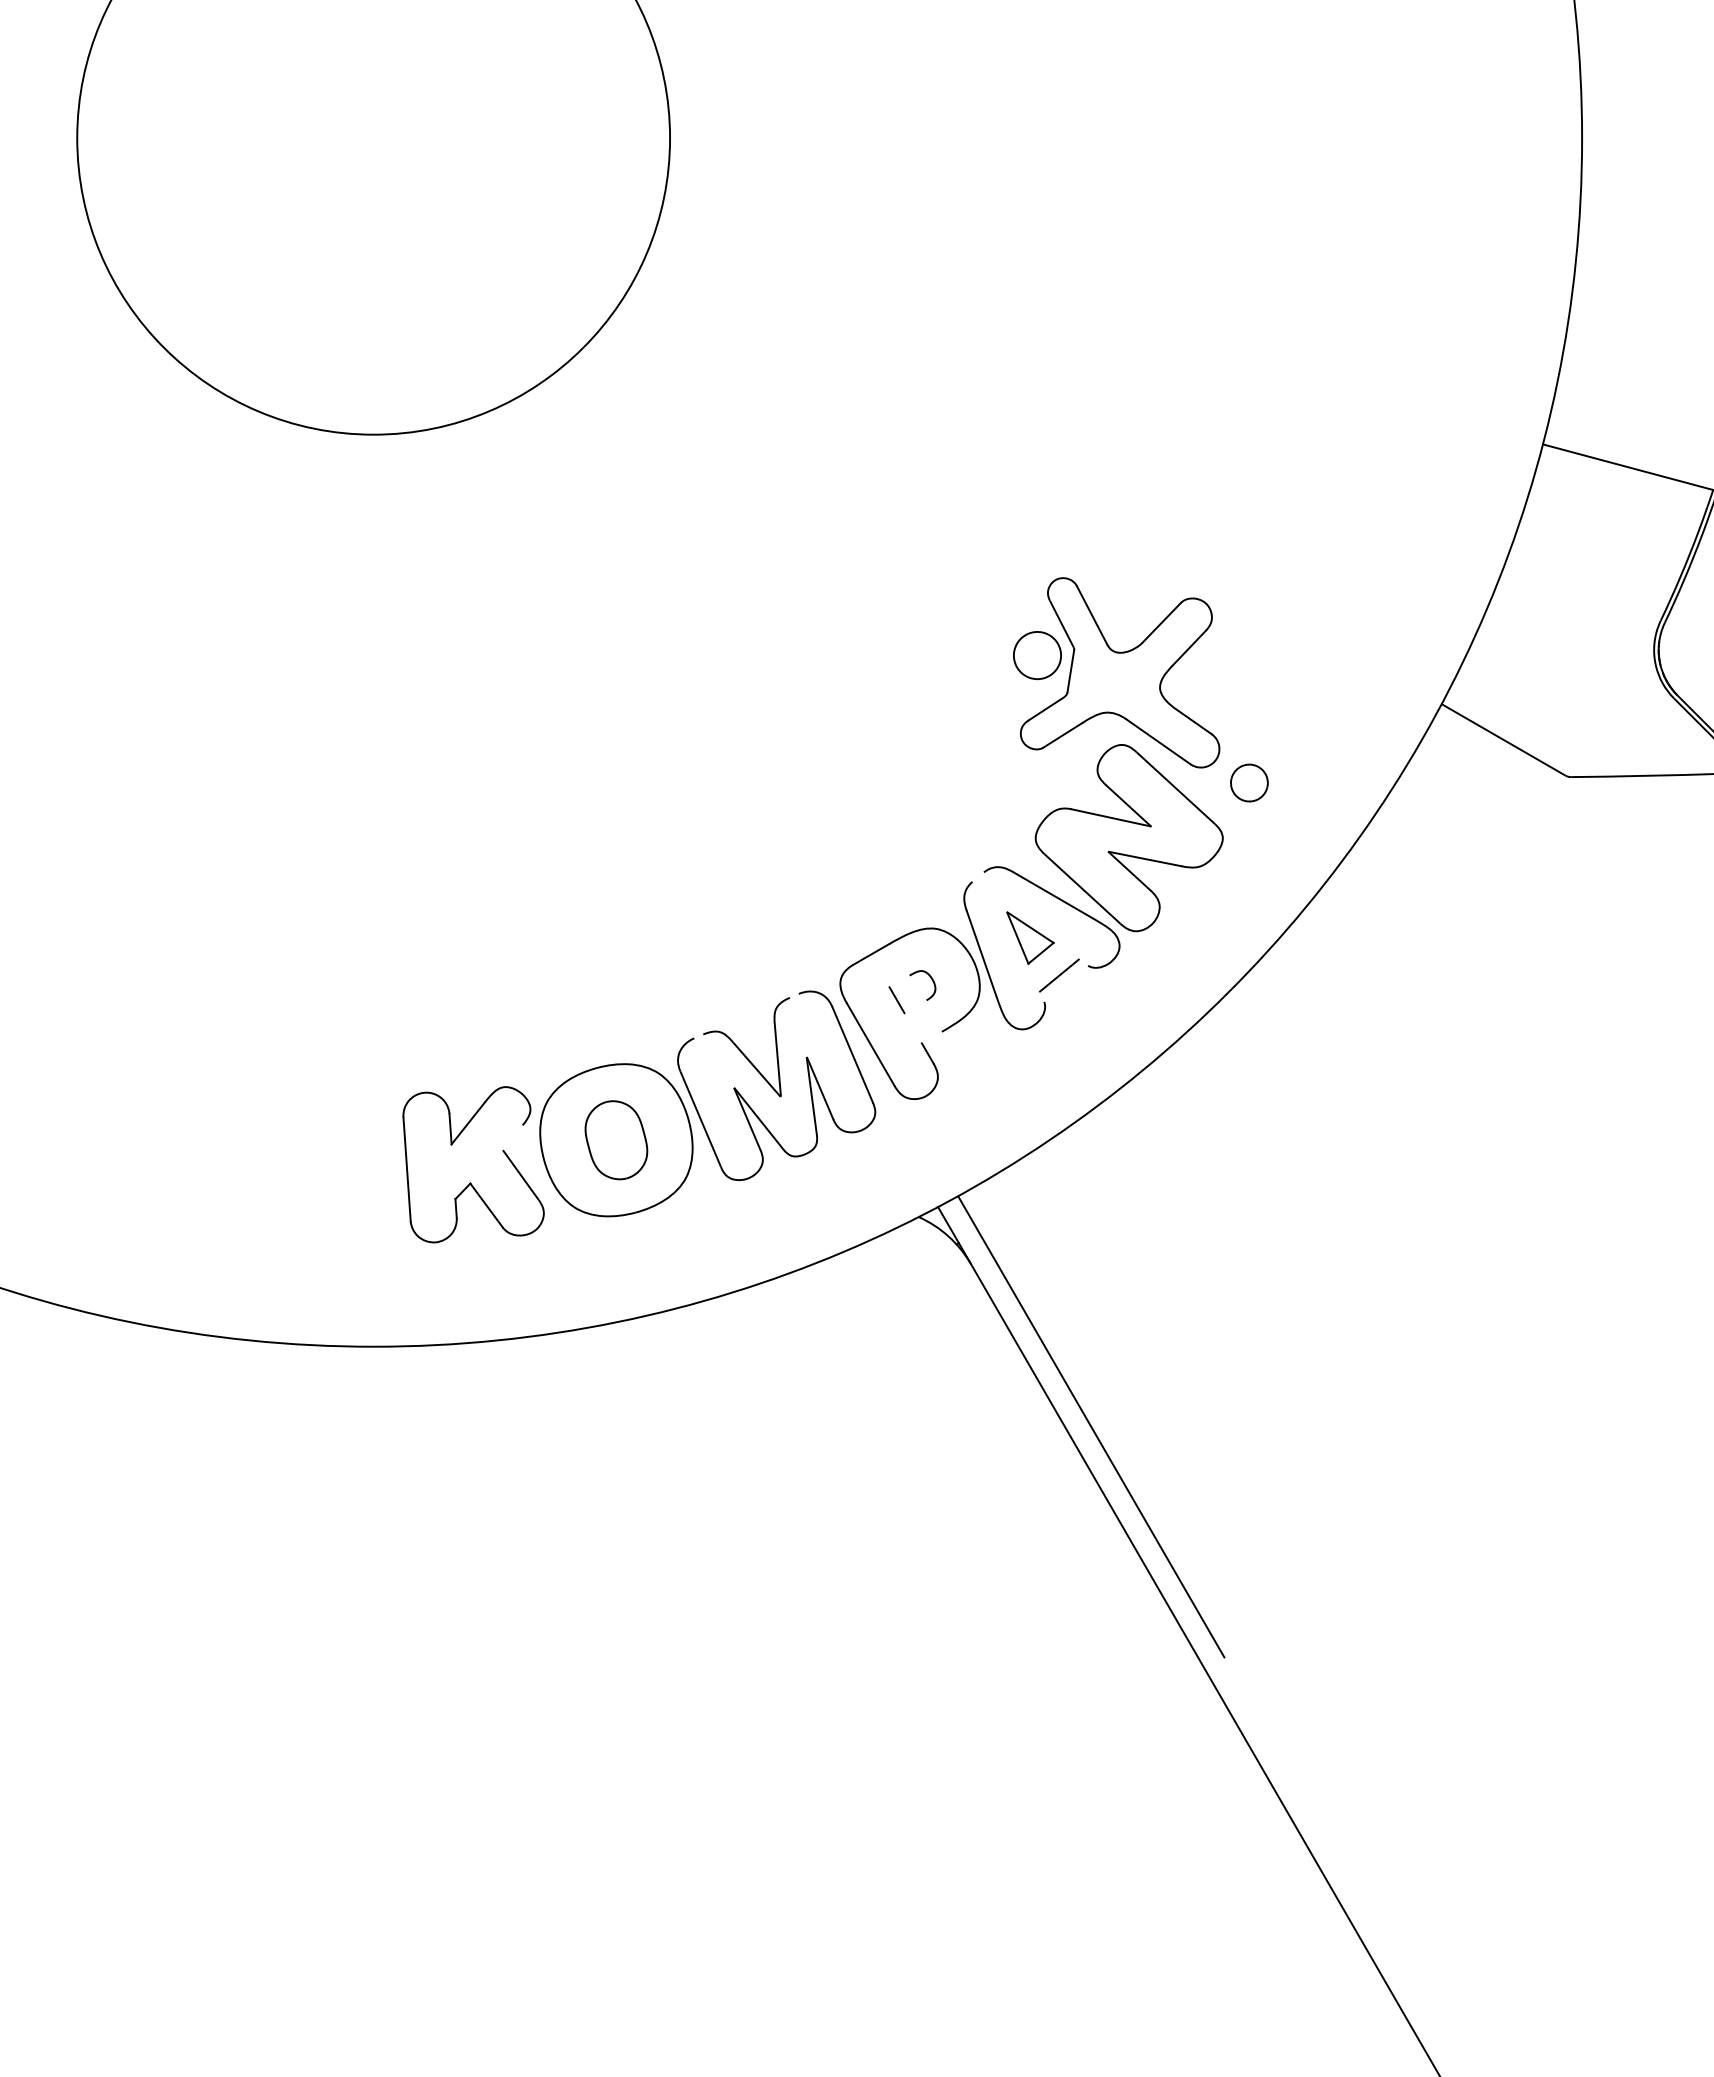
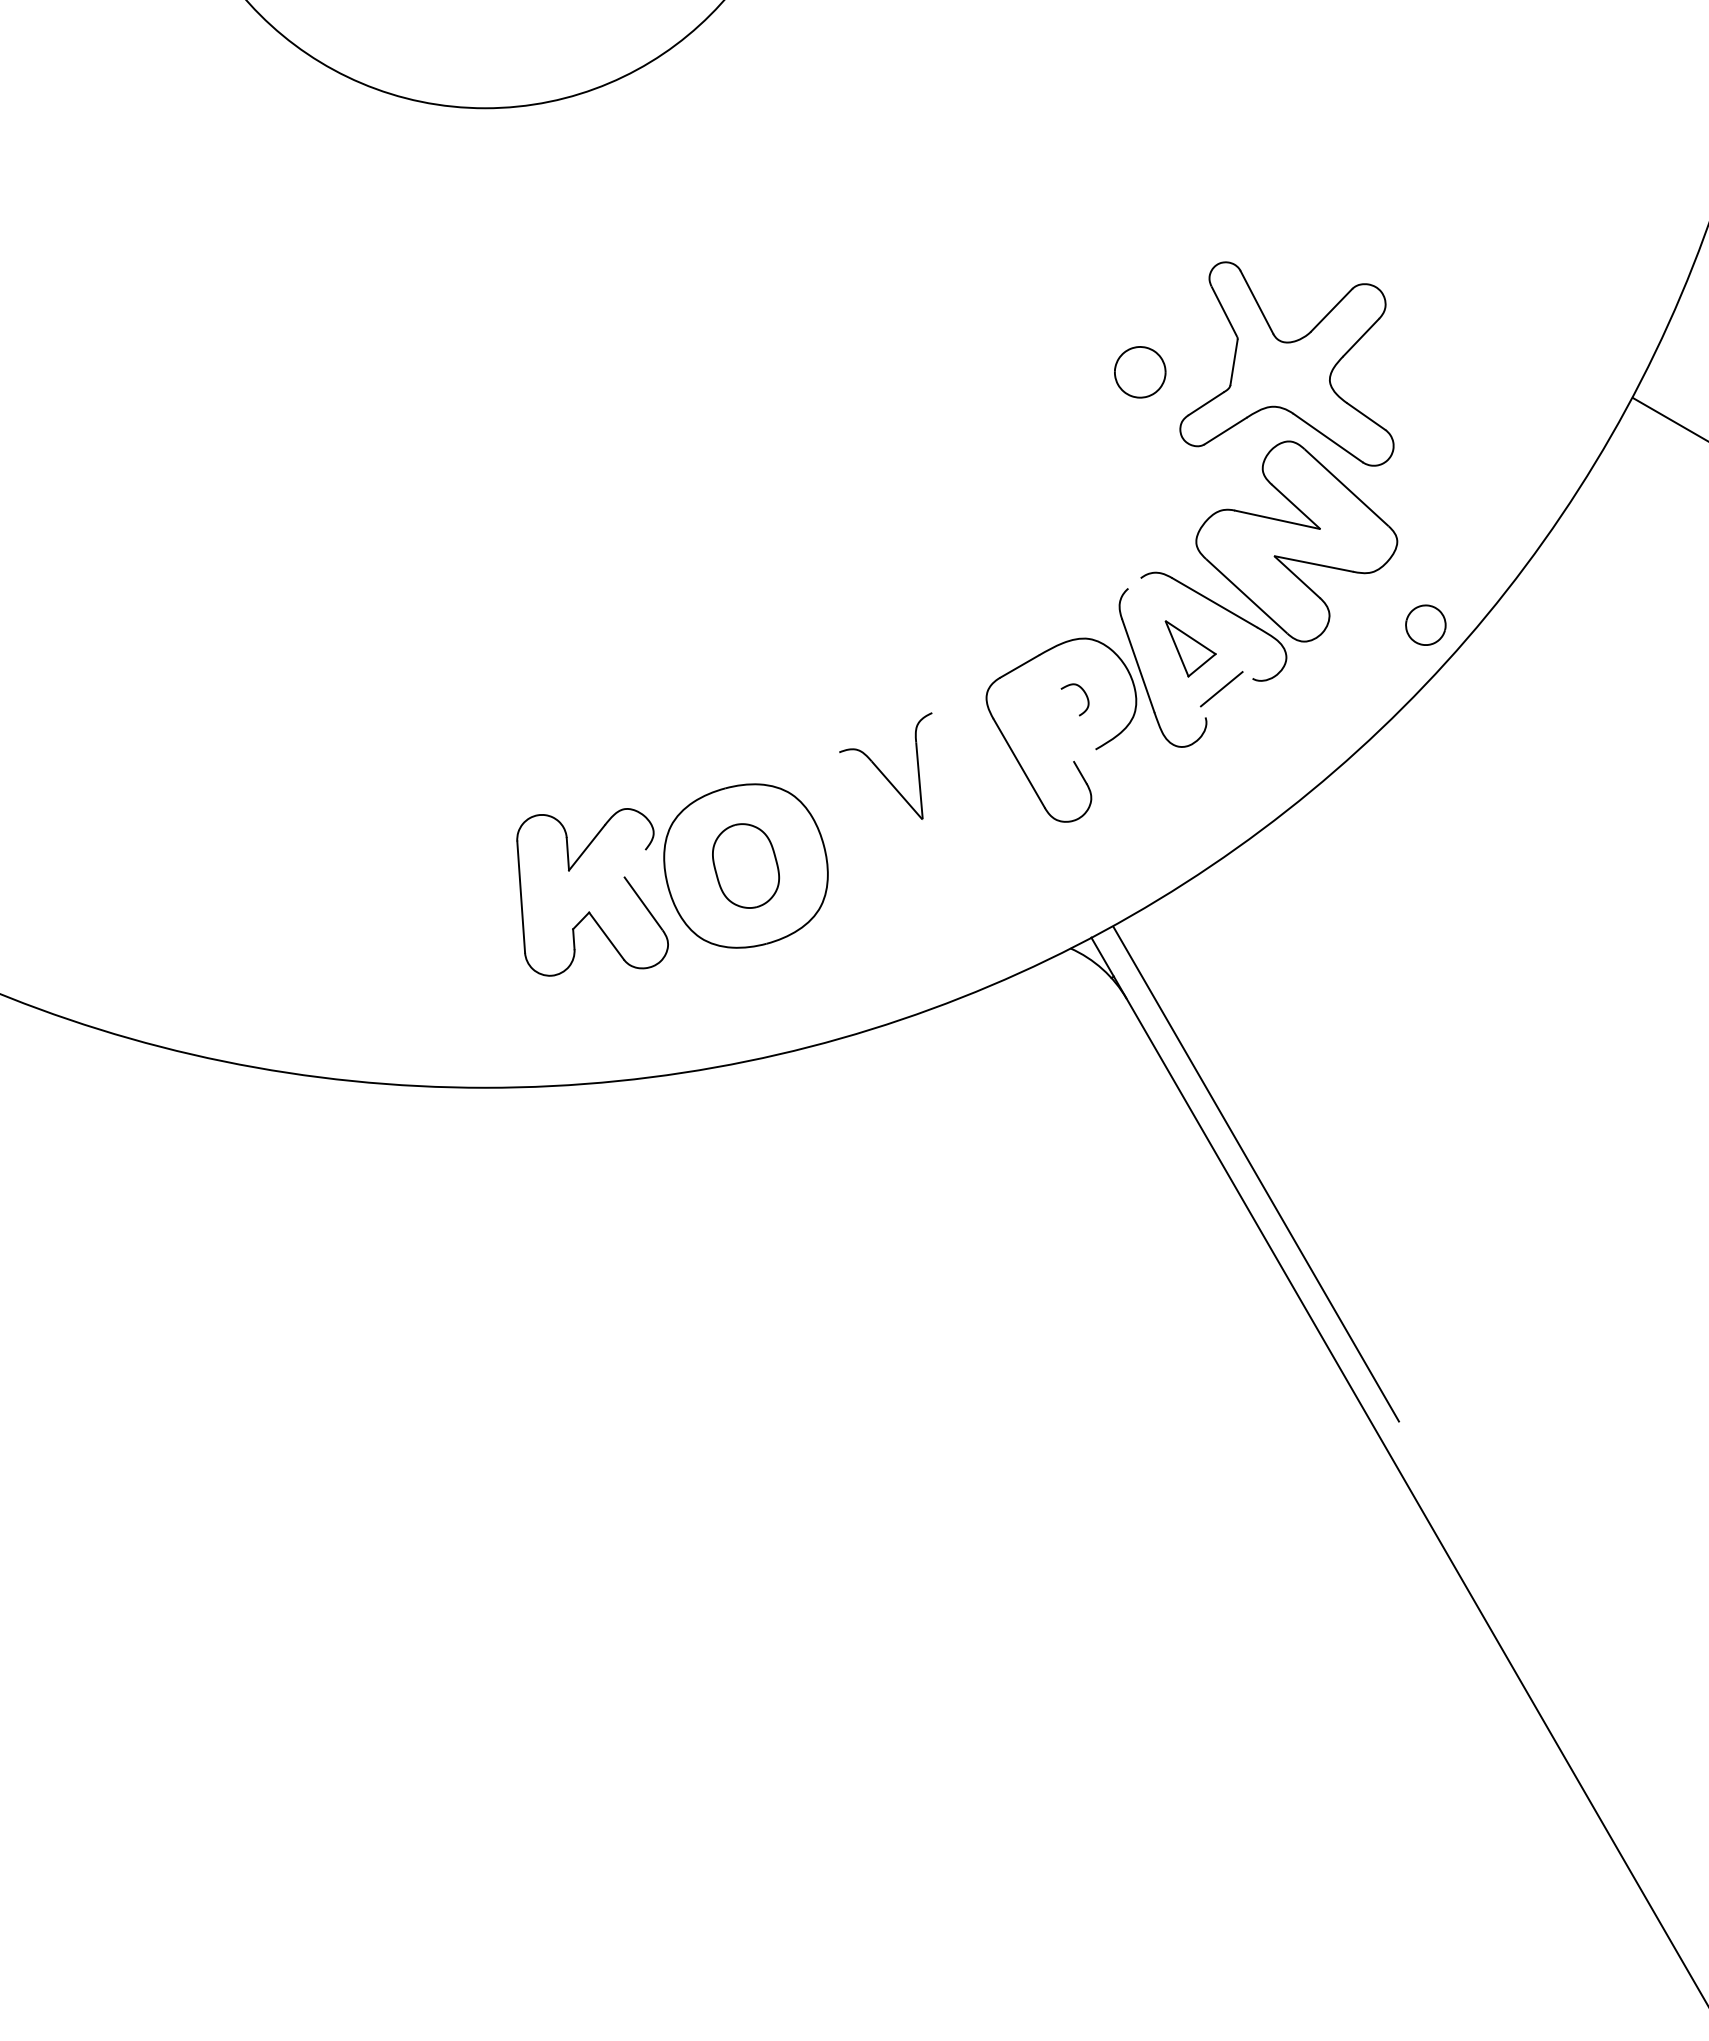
part: (1037, 655) -> (1140, 372), moved
part: (1249, 782) -> (1425, 624), moved
line: (896, 1000) -> (1046, 715), removed
part: (808, 1080) -> (952, 801), removed

